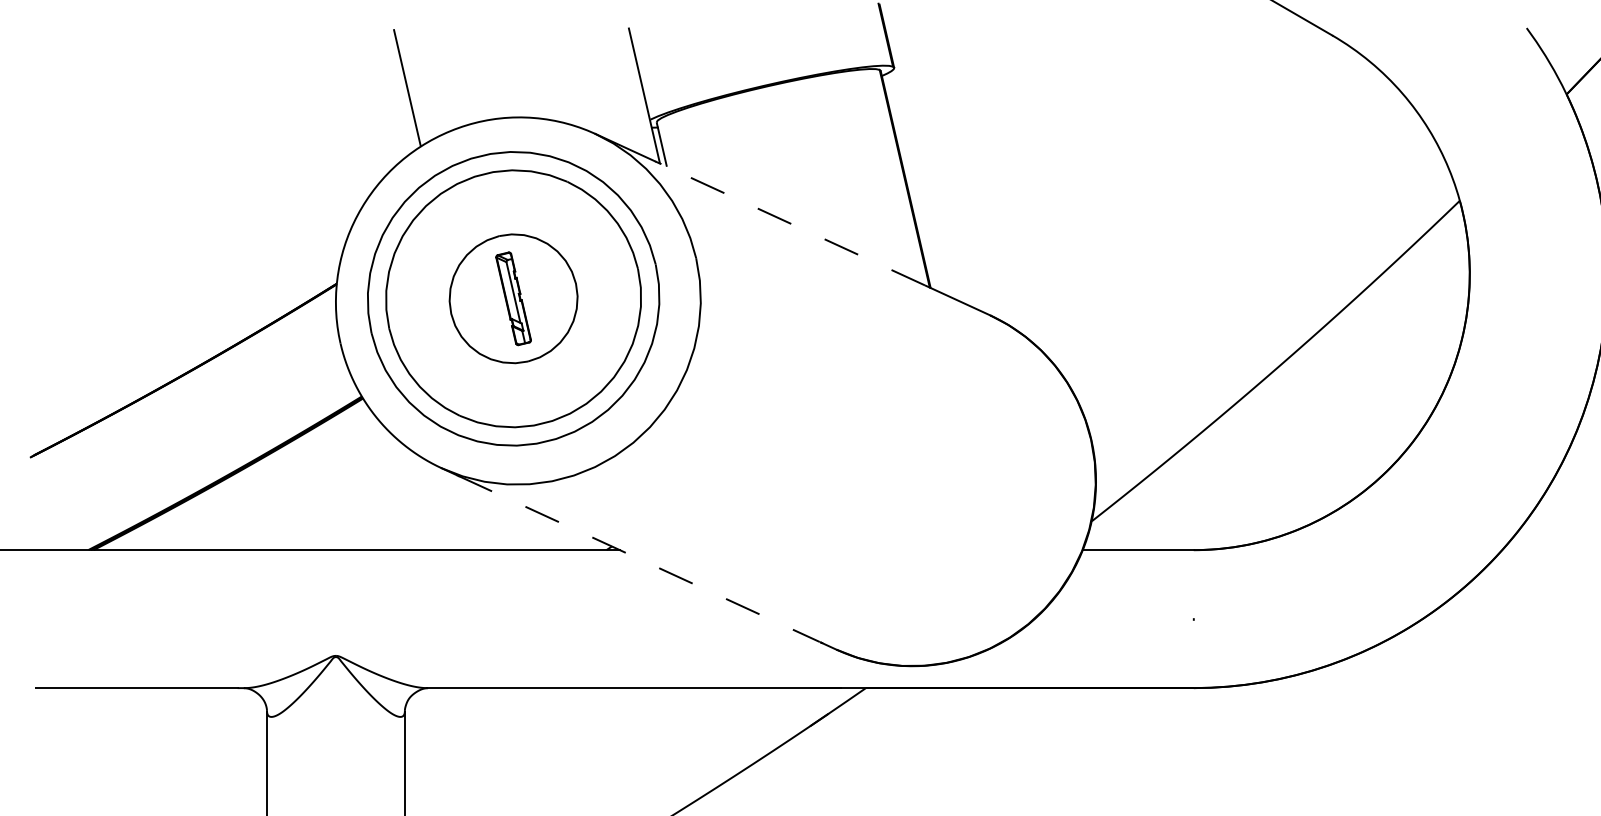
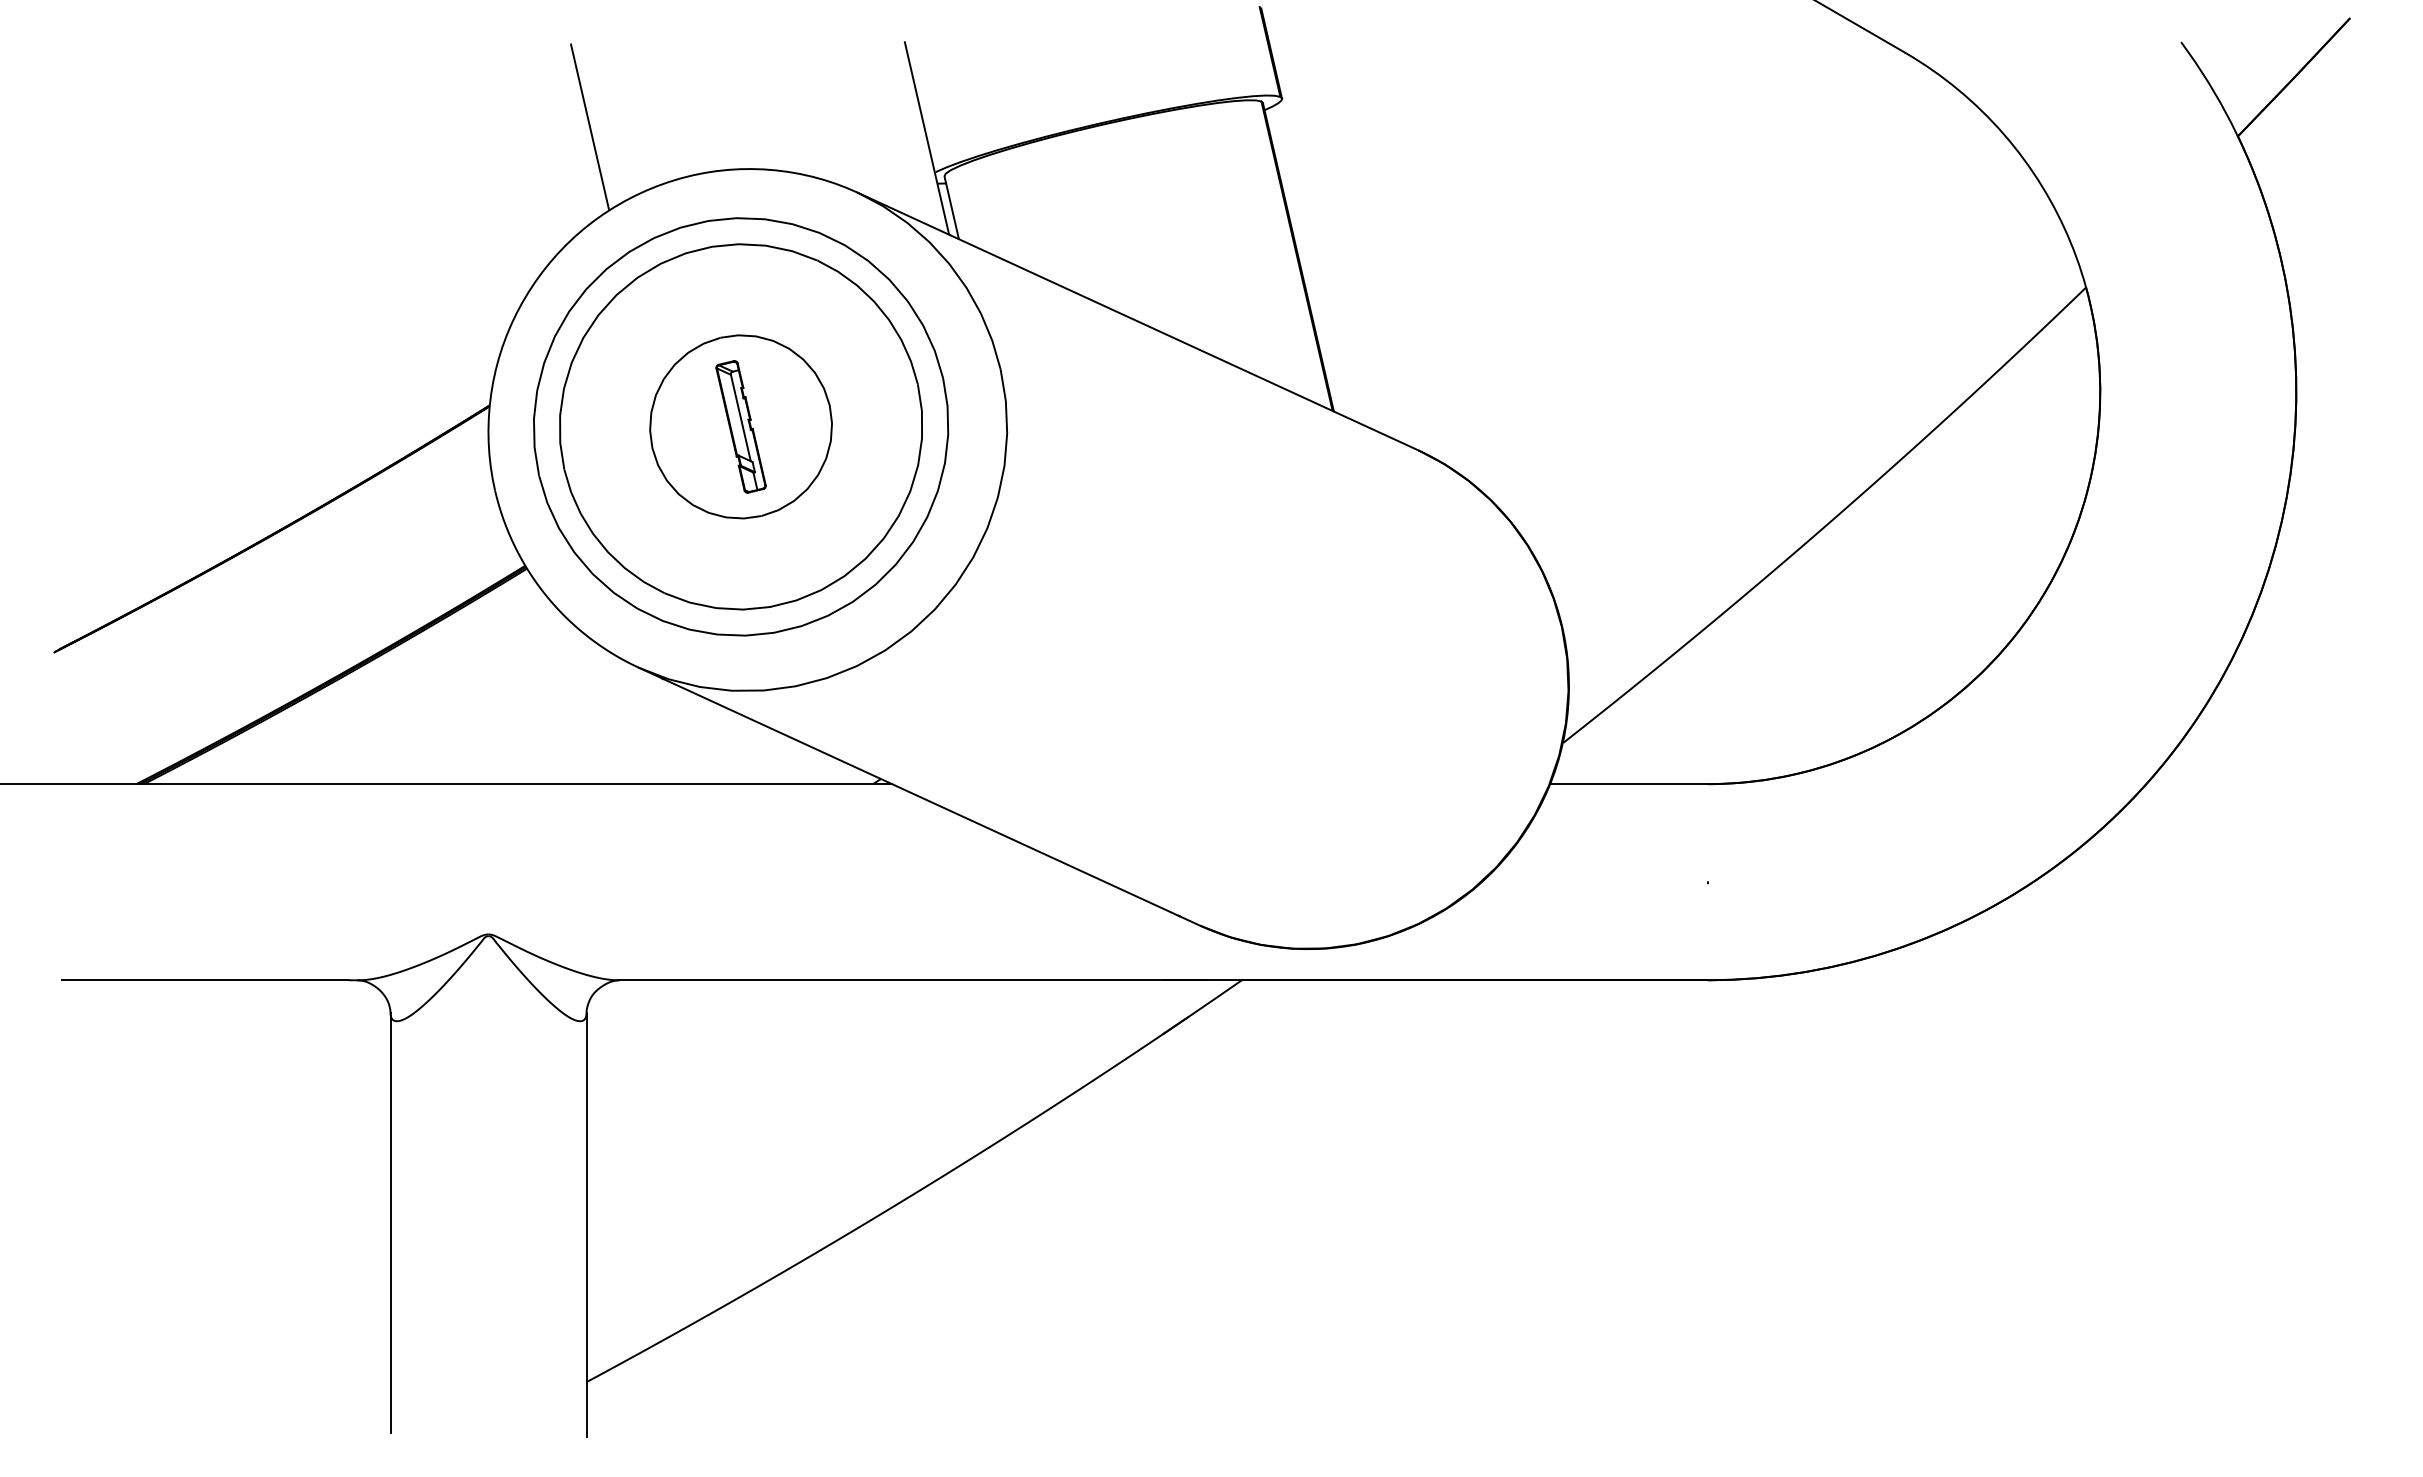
line: (792, 224) -> (1137, 321), dashed -> solid
line: (639, 558) -> (919, 796), dashed -> solid

